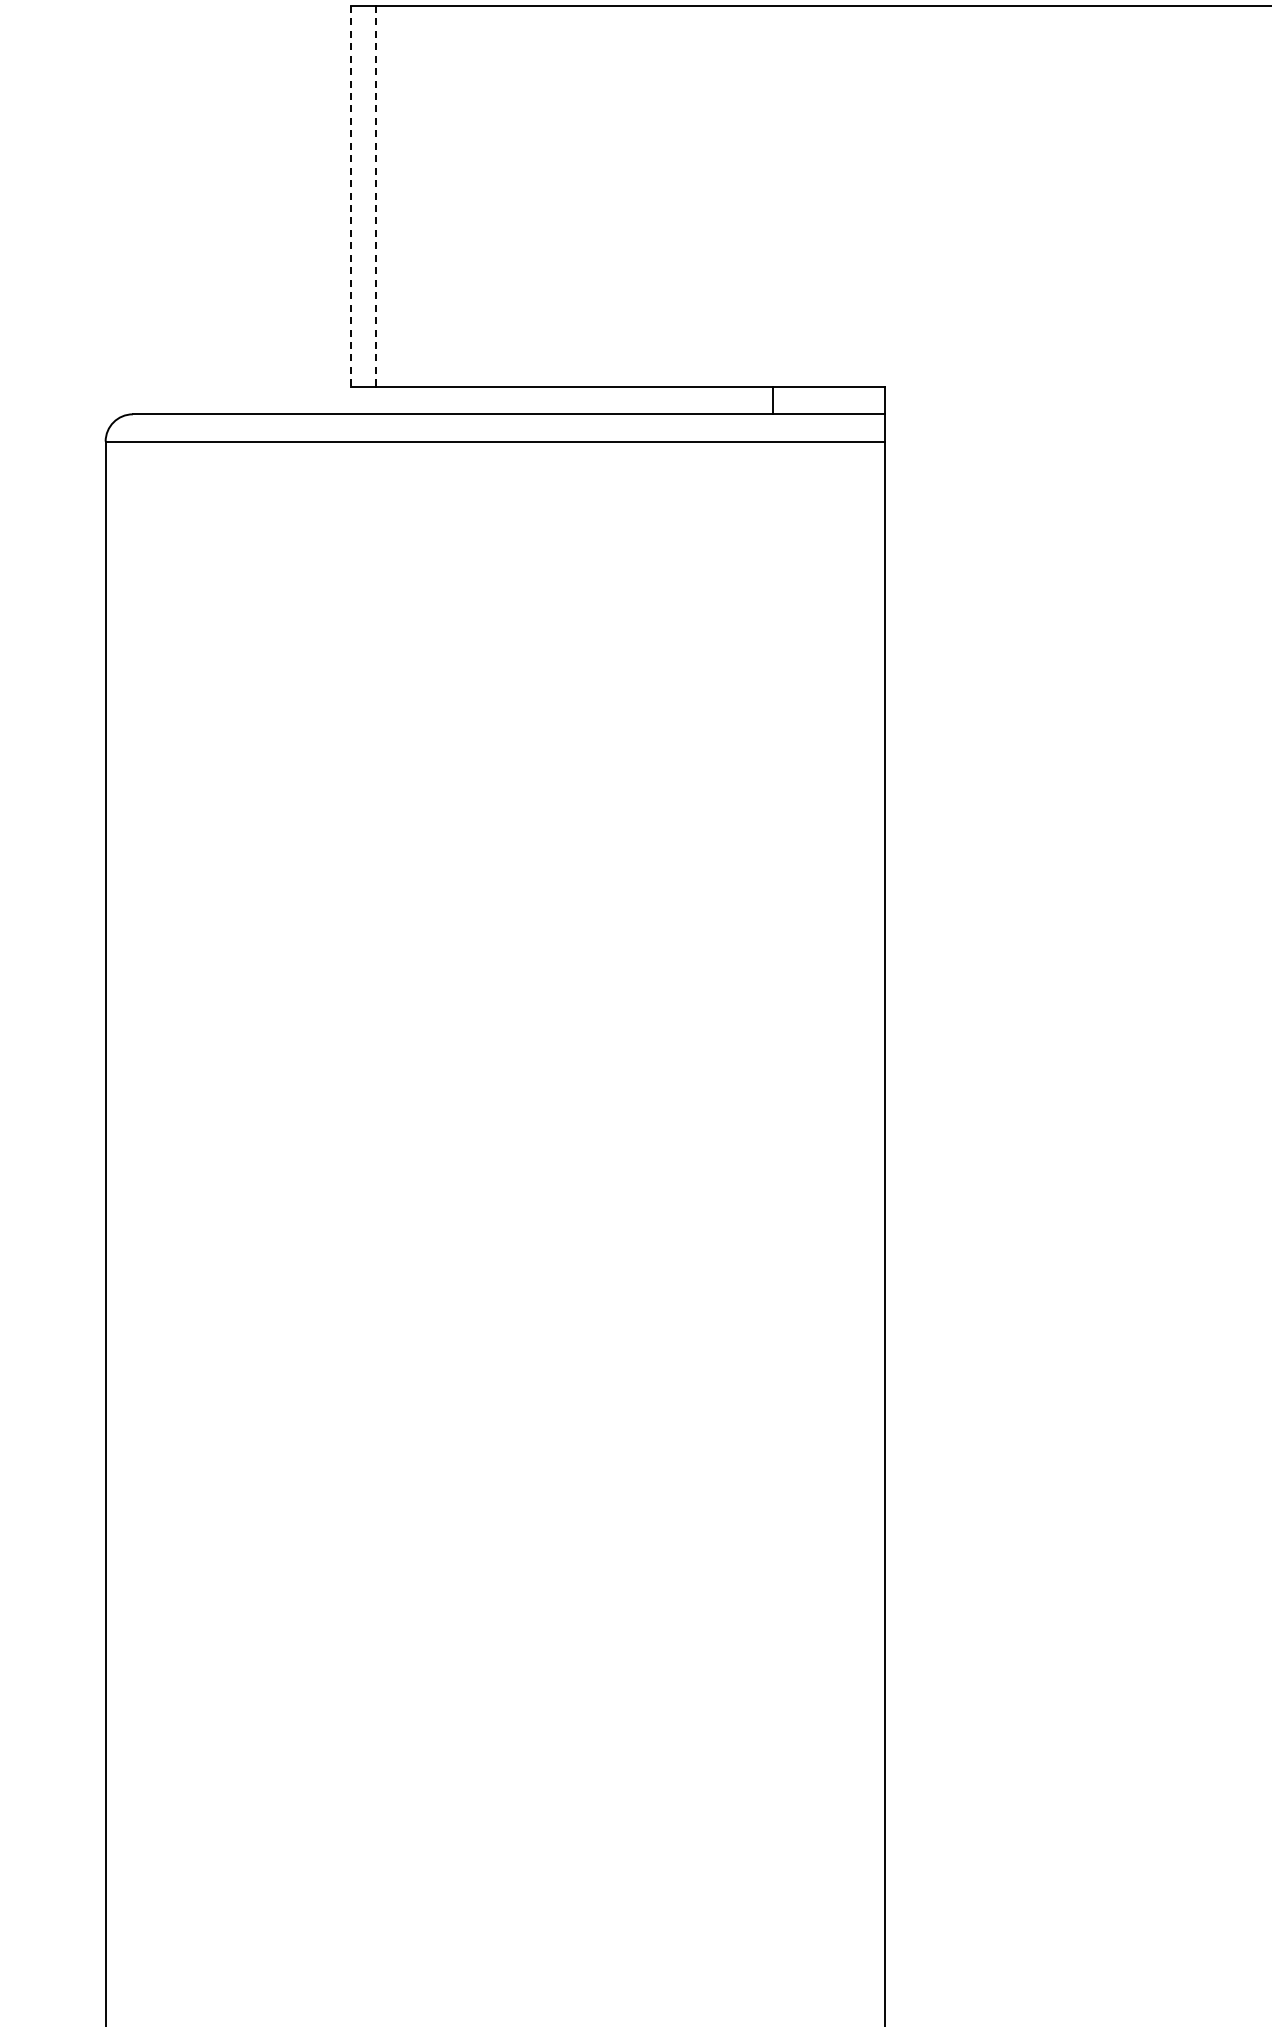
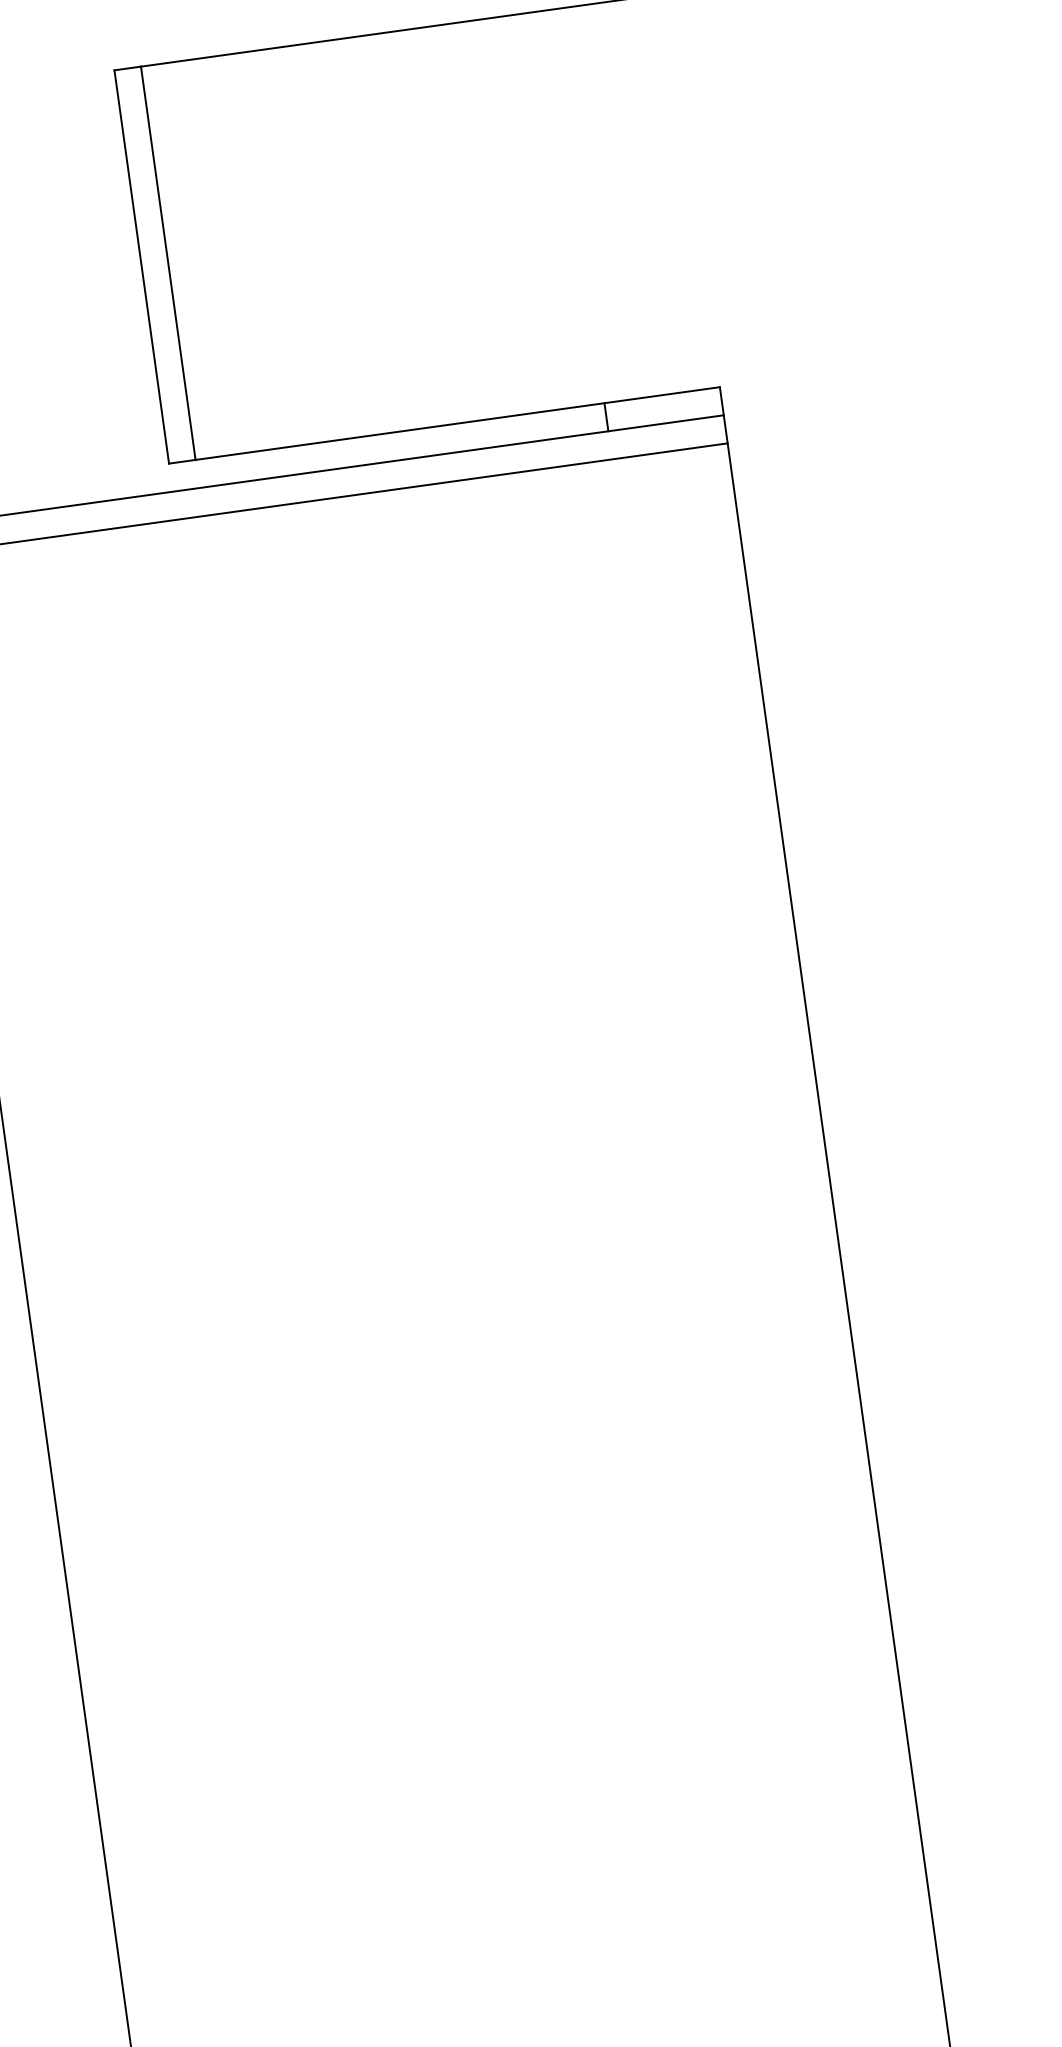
line: (350, 196) -> (141, 266), dashed -> solid
line: (376, 196) -> (168, 263), dashed -> solid

